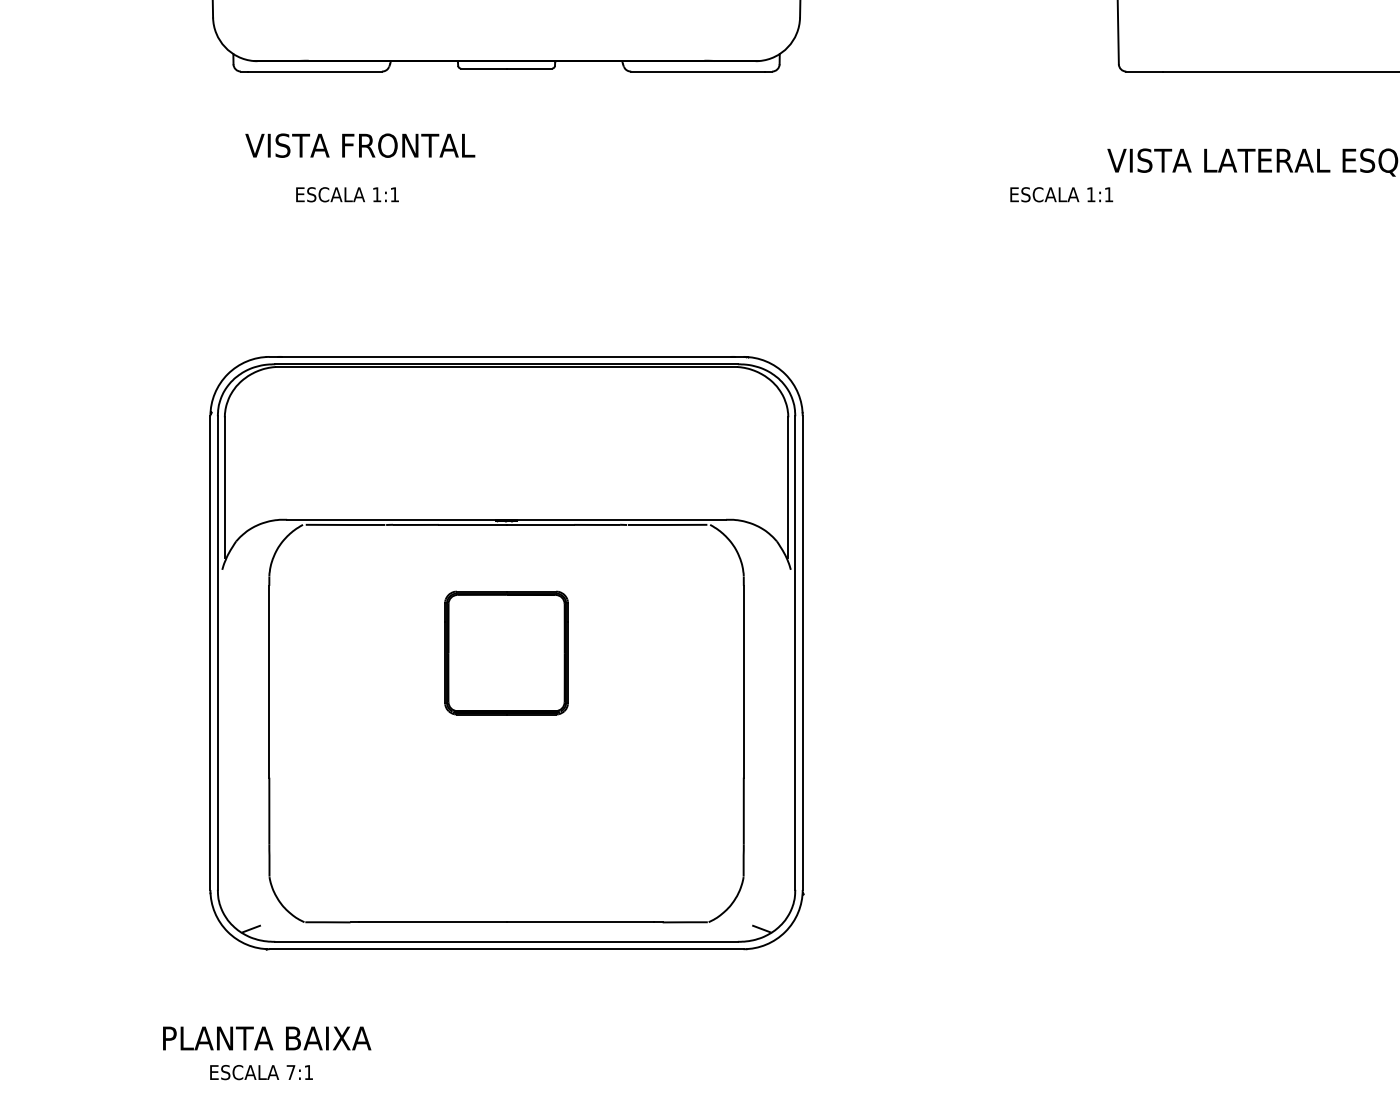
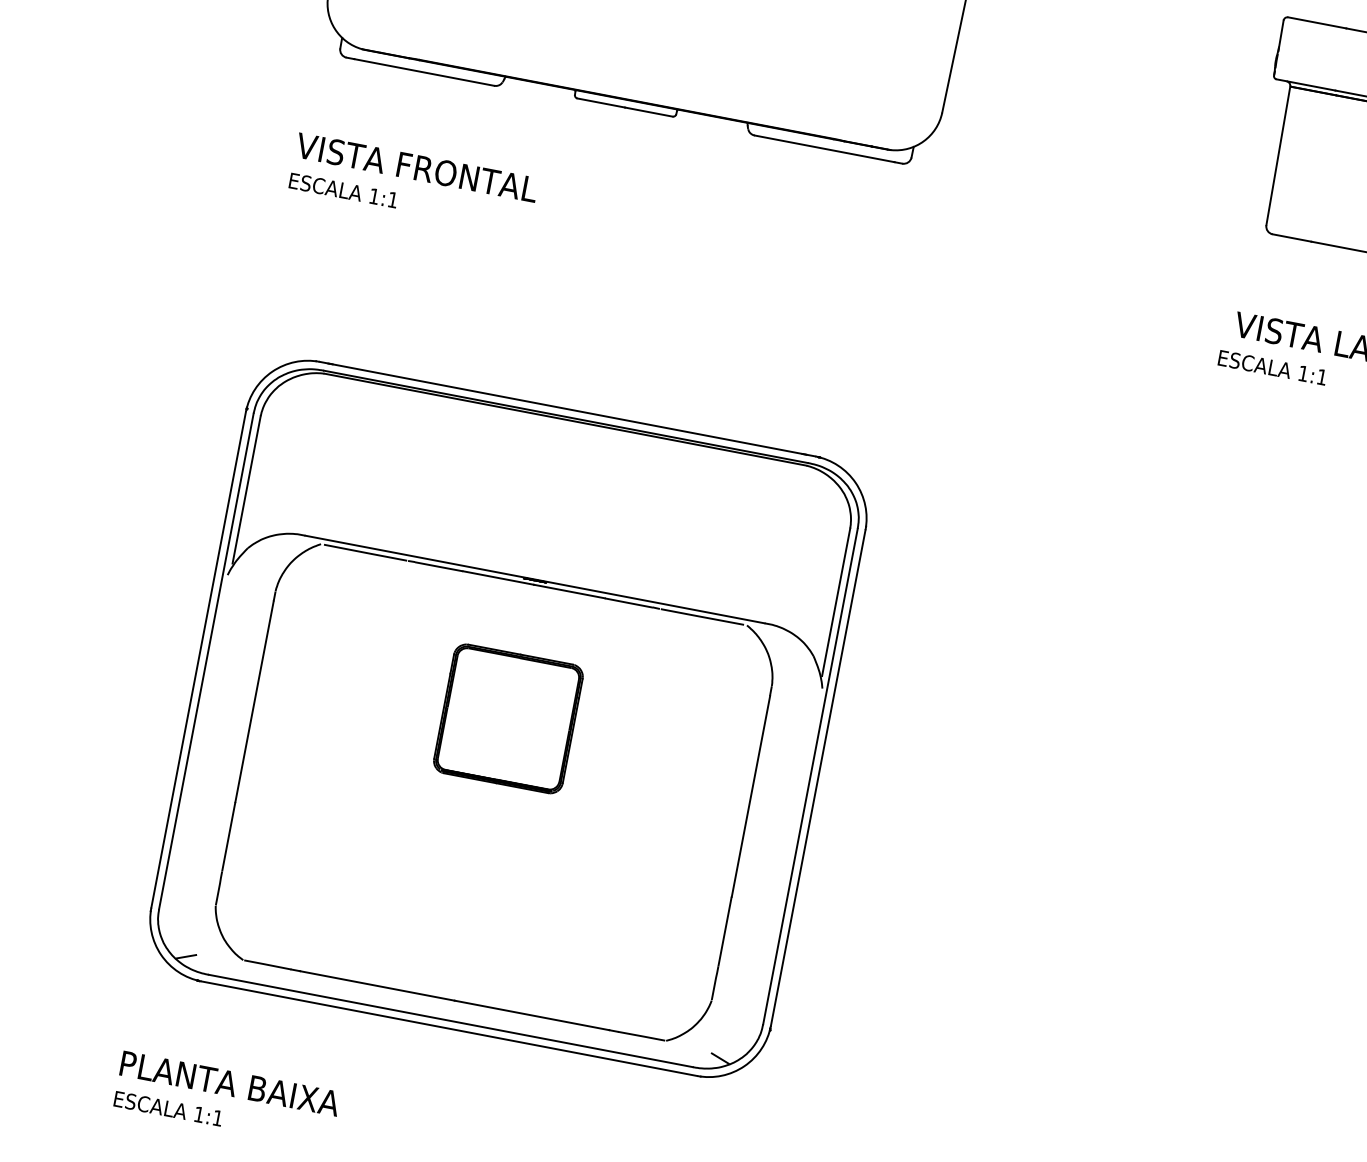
text: (360, 145) -> (417, 167), moved
text: (347, 194) -> (343, 190), moved
text: (1061, 194) -> (1272, 367), moved
text: (267, 1038) -> (230, 1083), moved
text: (290, 1072) -> (198, 1114), 7:1 -> 1:1

